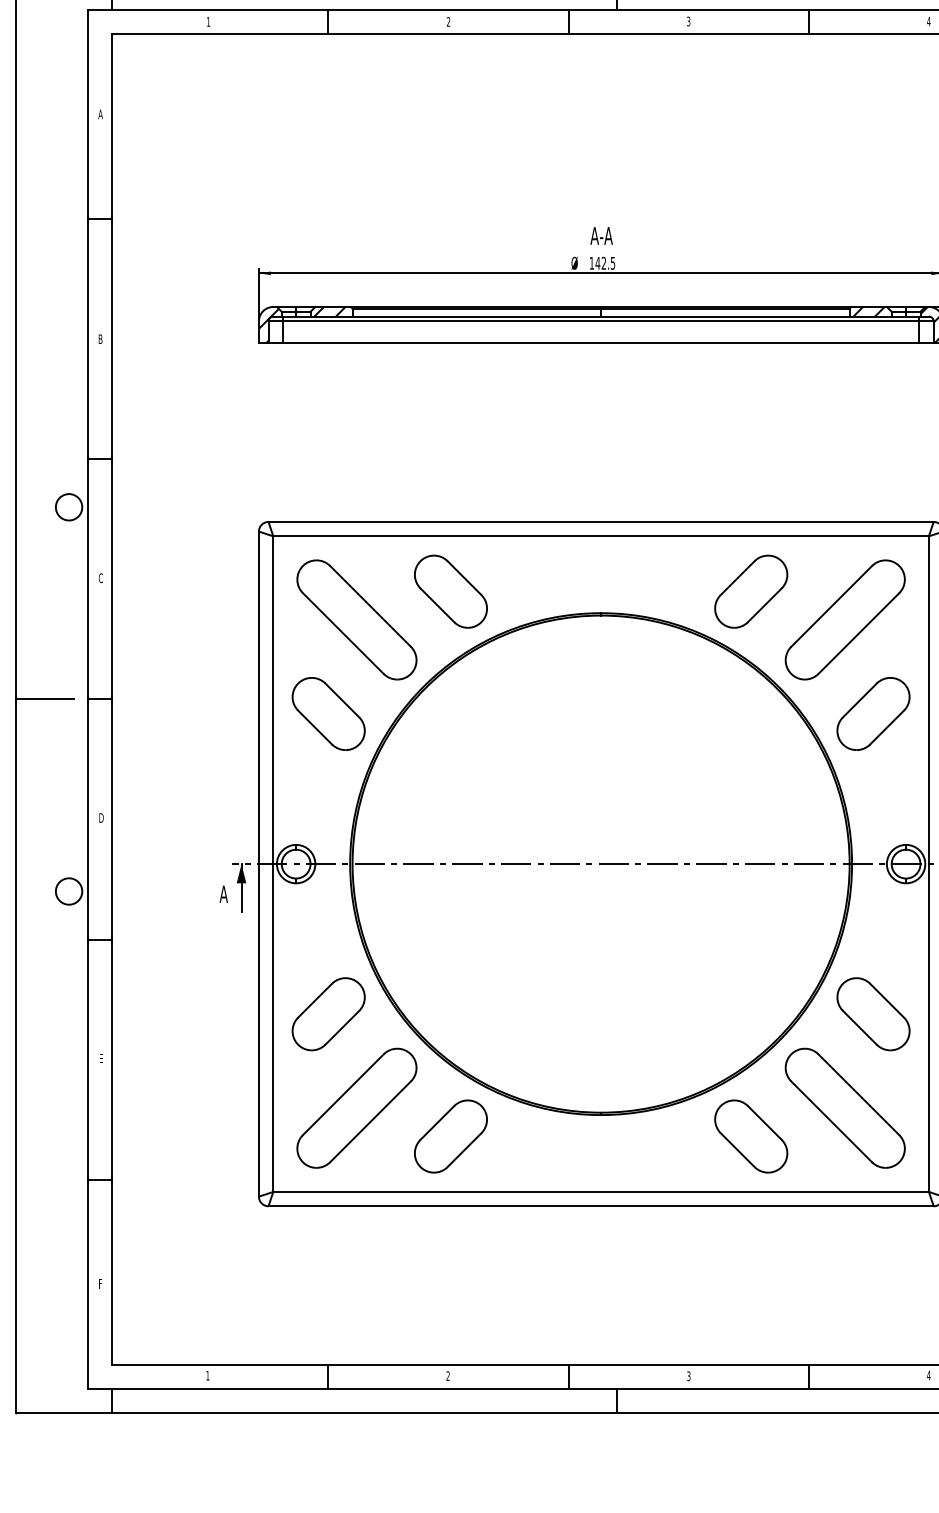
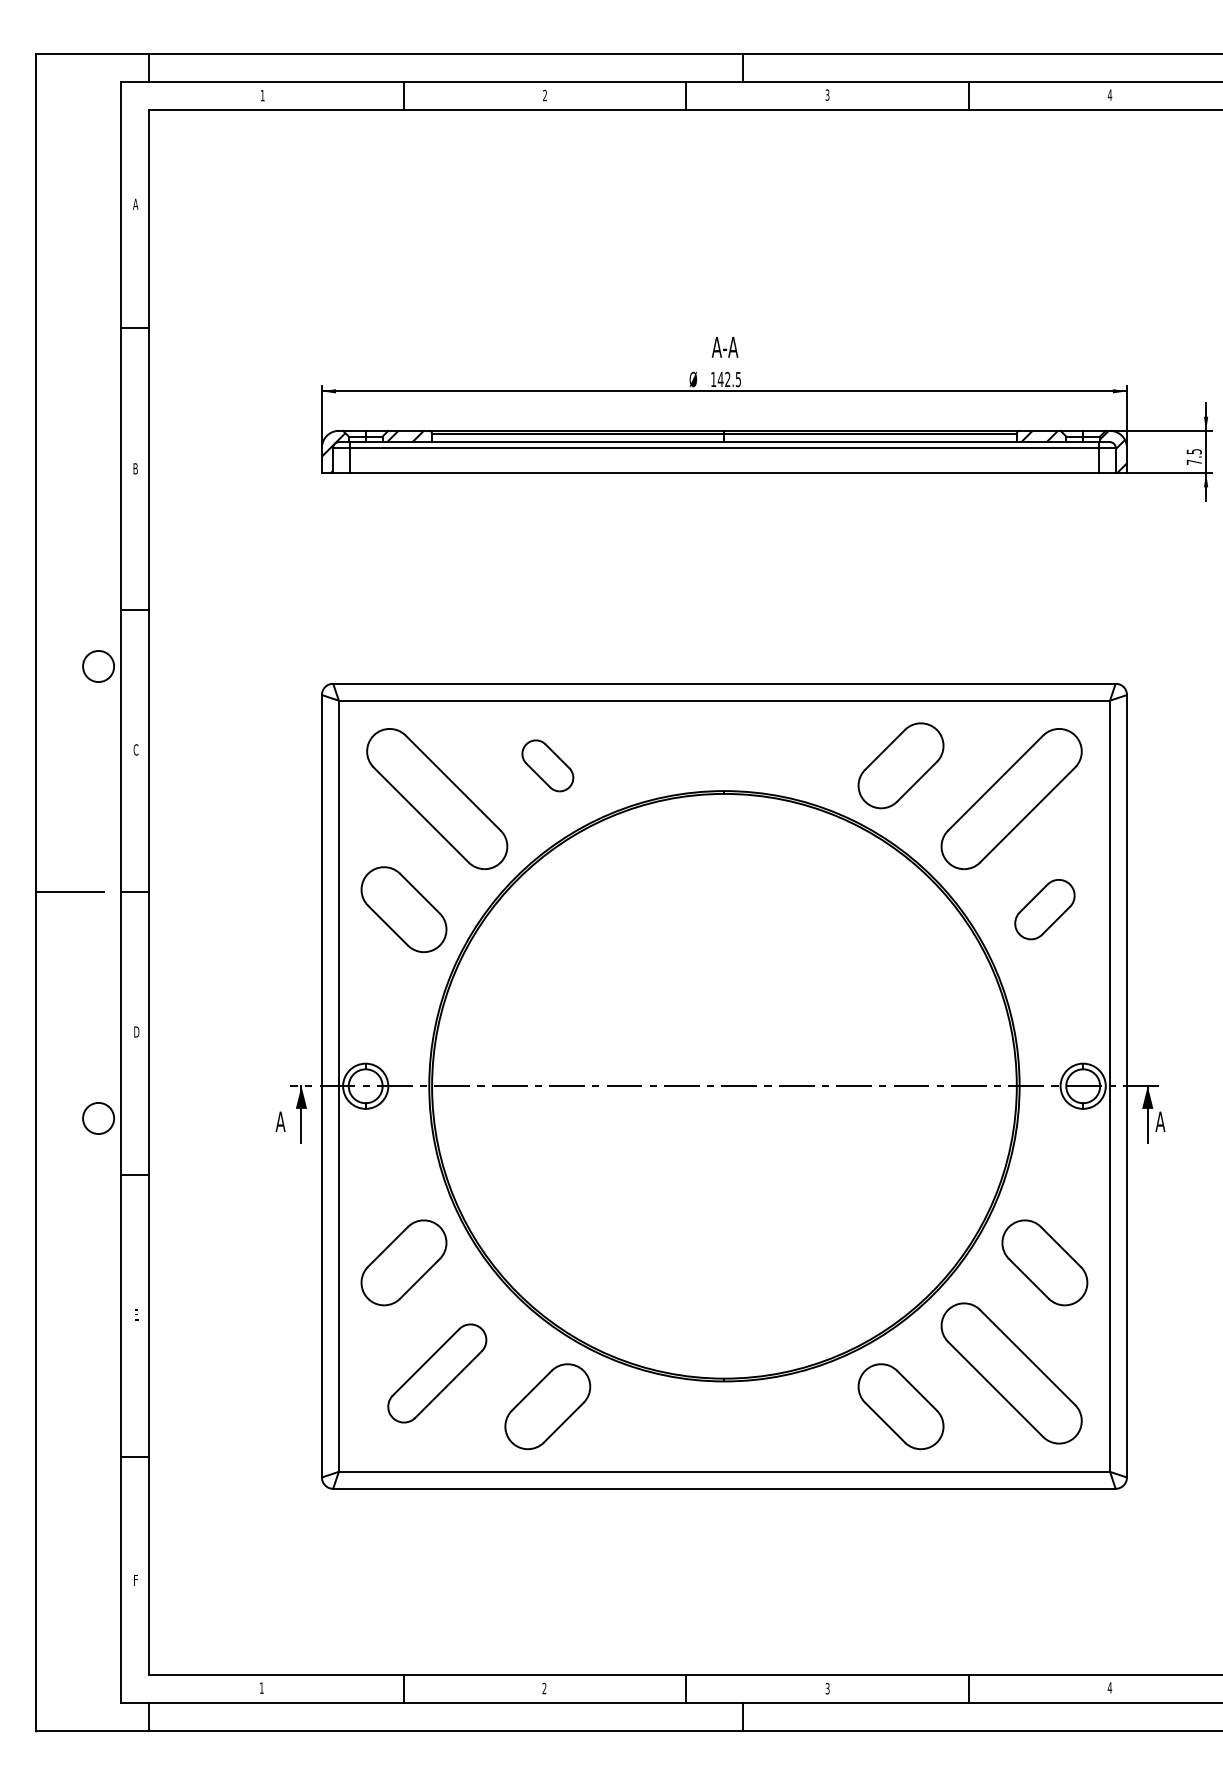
part: (450, 591) -> (547, 765), size x0.6
part: (873, 713) -> (1044, 909), size x0.7
part: (357, 1108) -> (437, 1373), size x0.7

